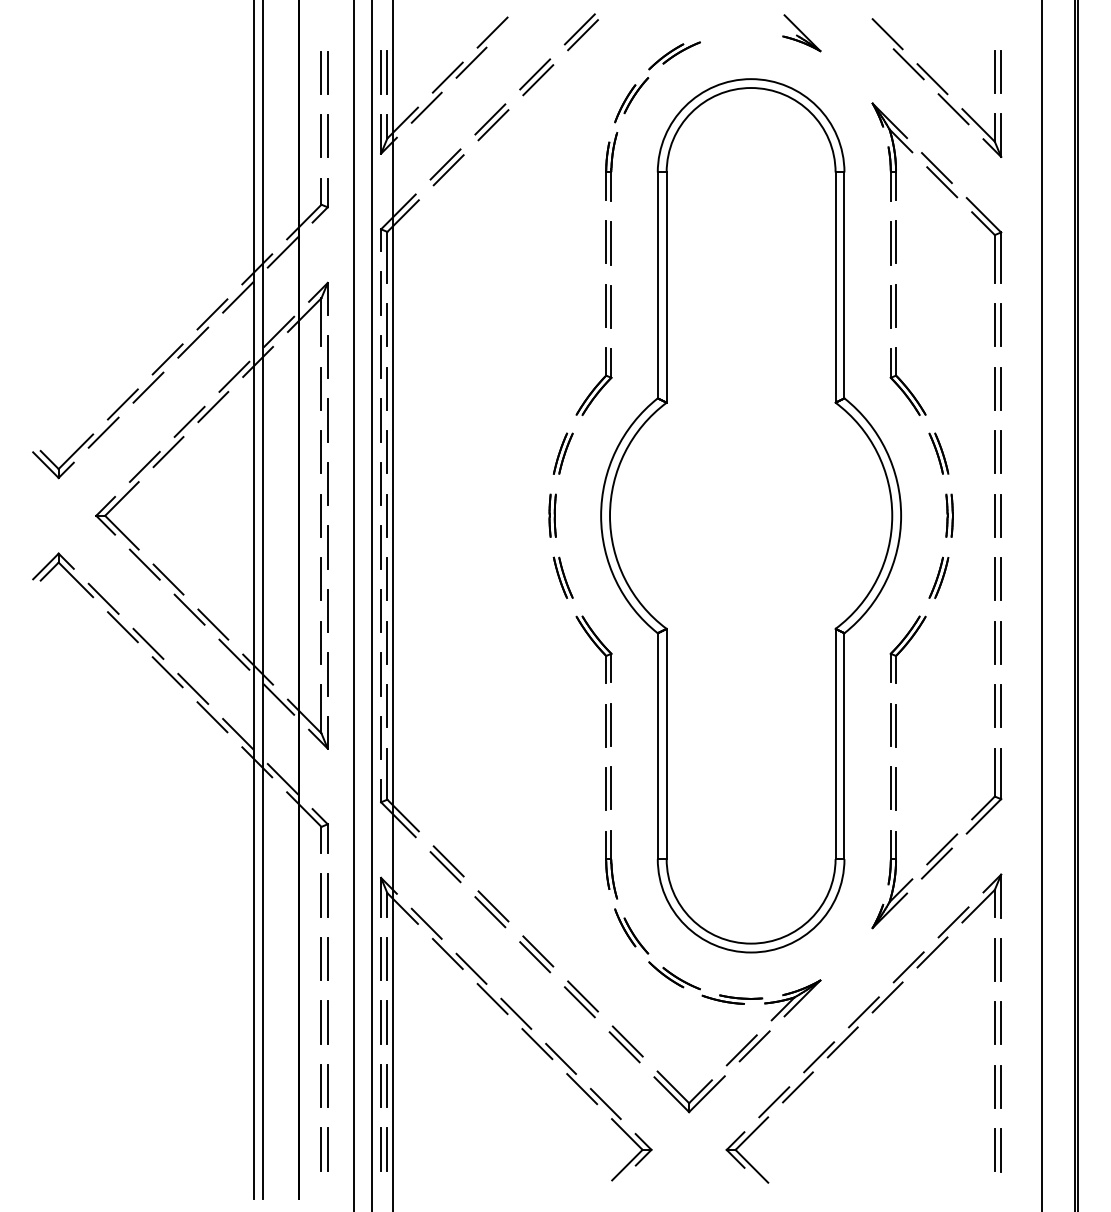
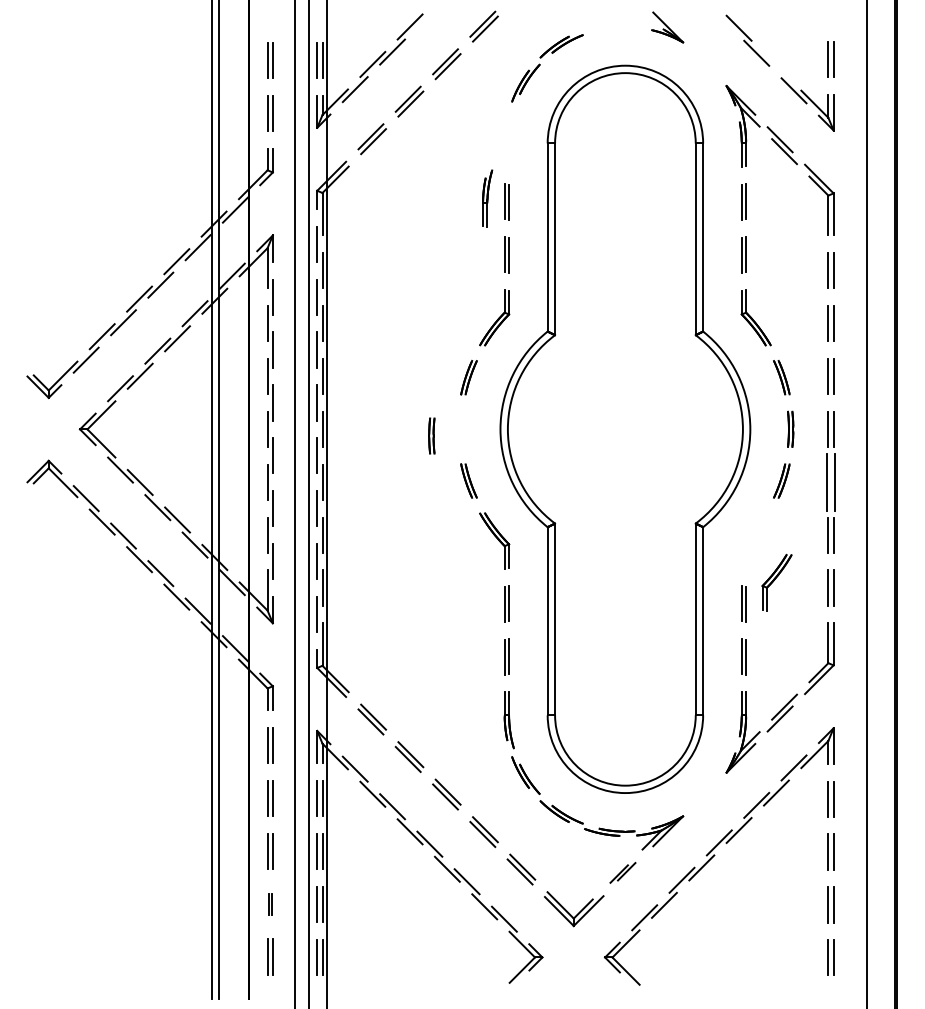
line: (932, 79) -> (776, 66), removed
part: (611, 166) -> (487, 198), moved
part: (552, 515) -> (431, 435), moved
part: (997, 578) -> (830, 481), size x1.6
part: (907, 649) -> (776, 582), moved
part: (747, 1048) -> (622, 873), size x0.7
part: (324, 1085) -> (270, 903), size x0.6

